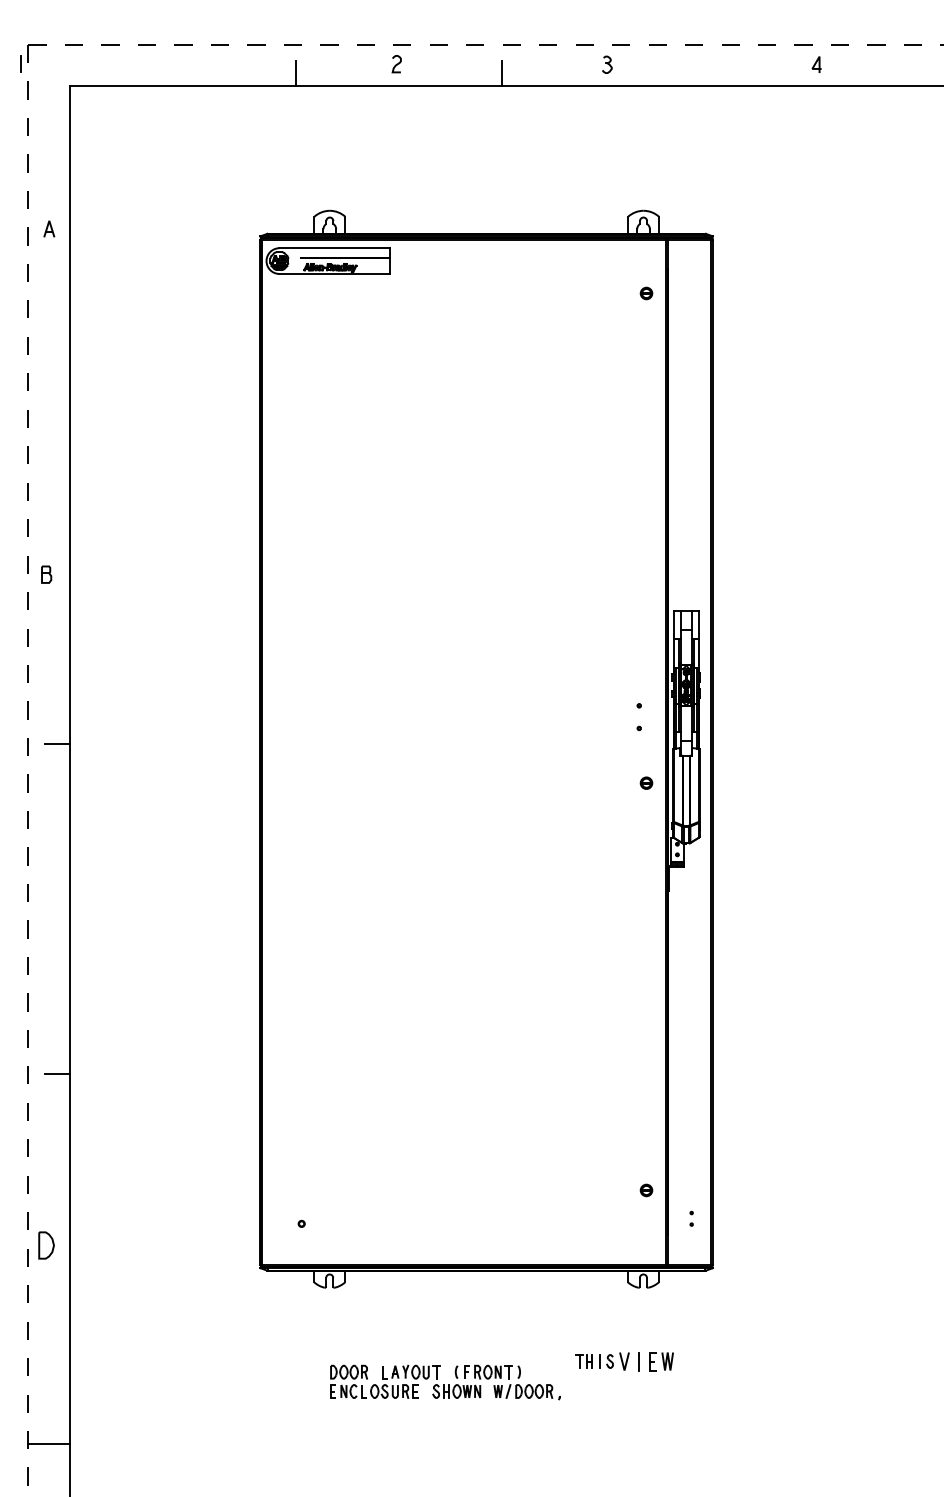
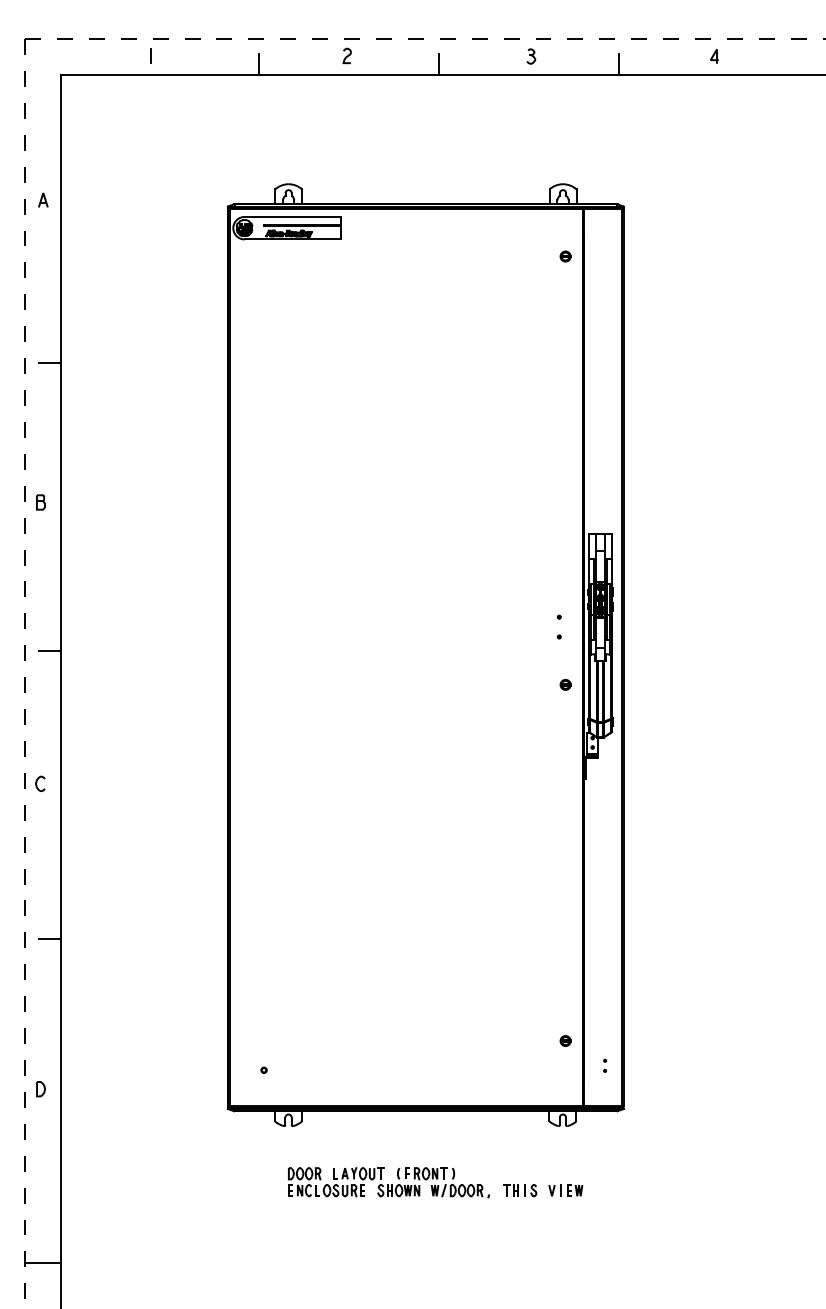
line: (20, 63) -> (151, 55), moved
line: (707, 73) -> (618, 64), added
line: (56, 415) -> (49, 363), added
curve: (42, 895) -> (37, 783), added
part: (46, 1245) -> (40, 1089), size x0.62
part: (646, 1361) -> (565, 1190), size x0.71
part: (445, 1382) -> (388, 1182), moved

